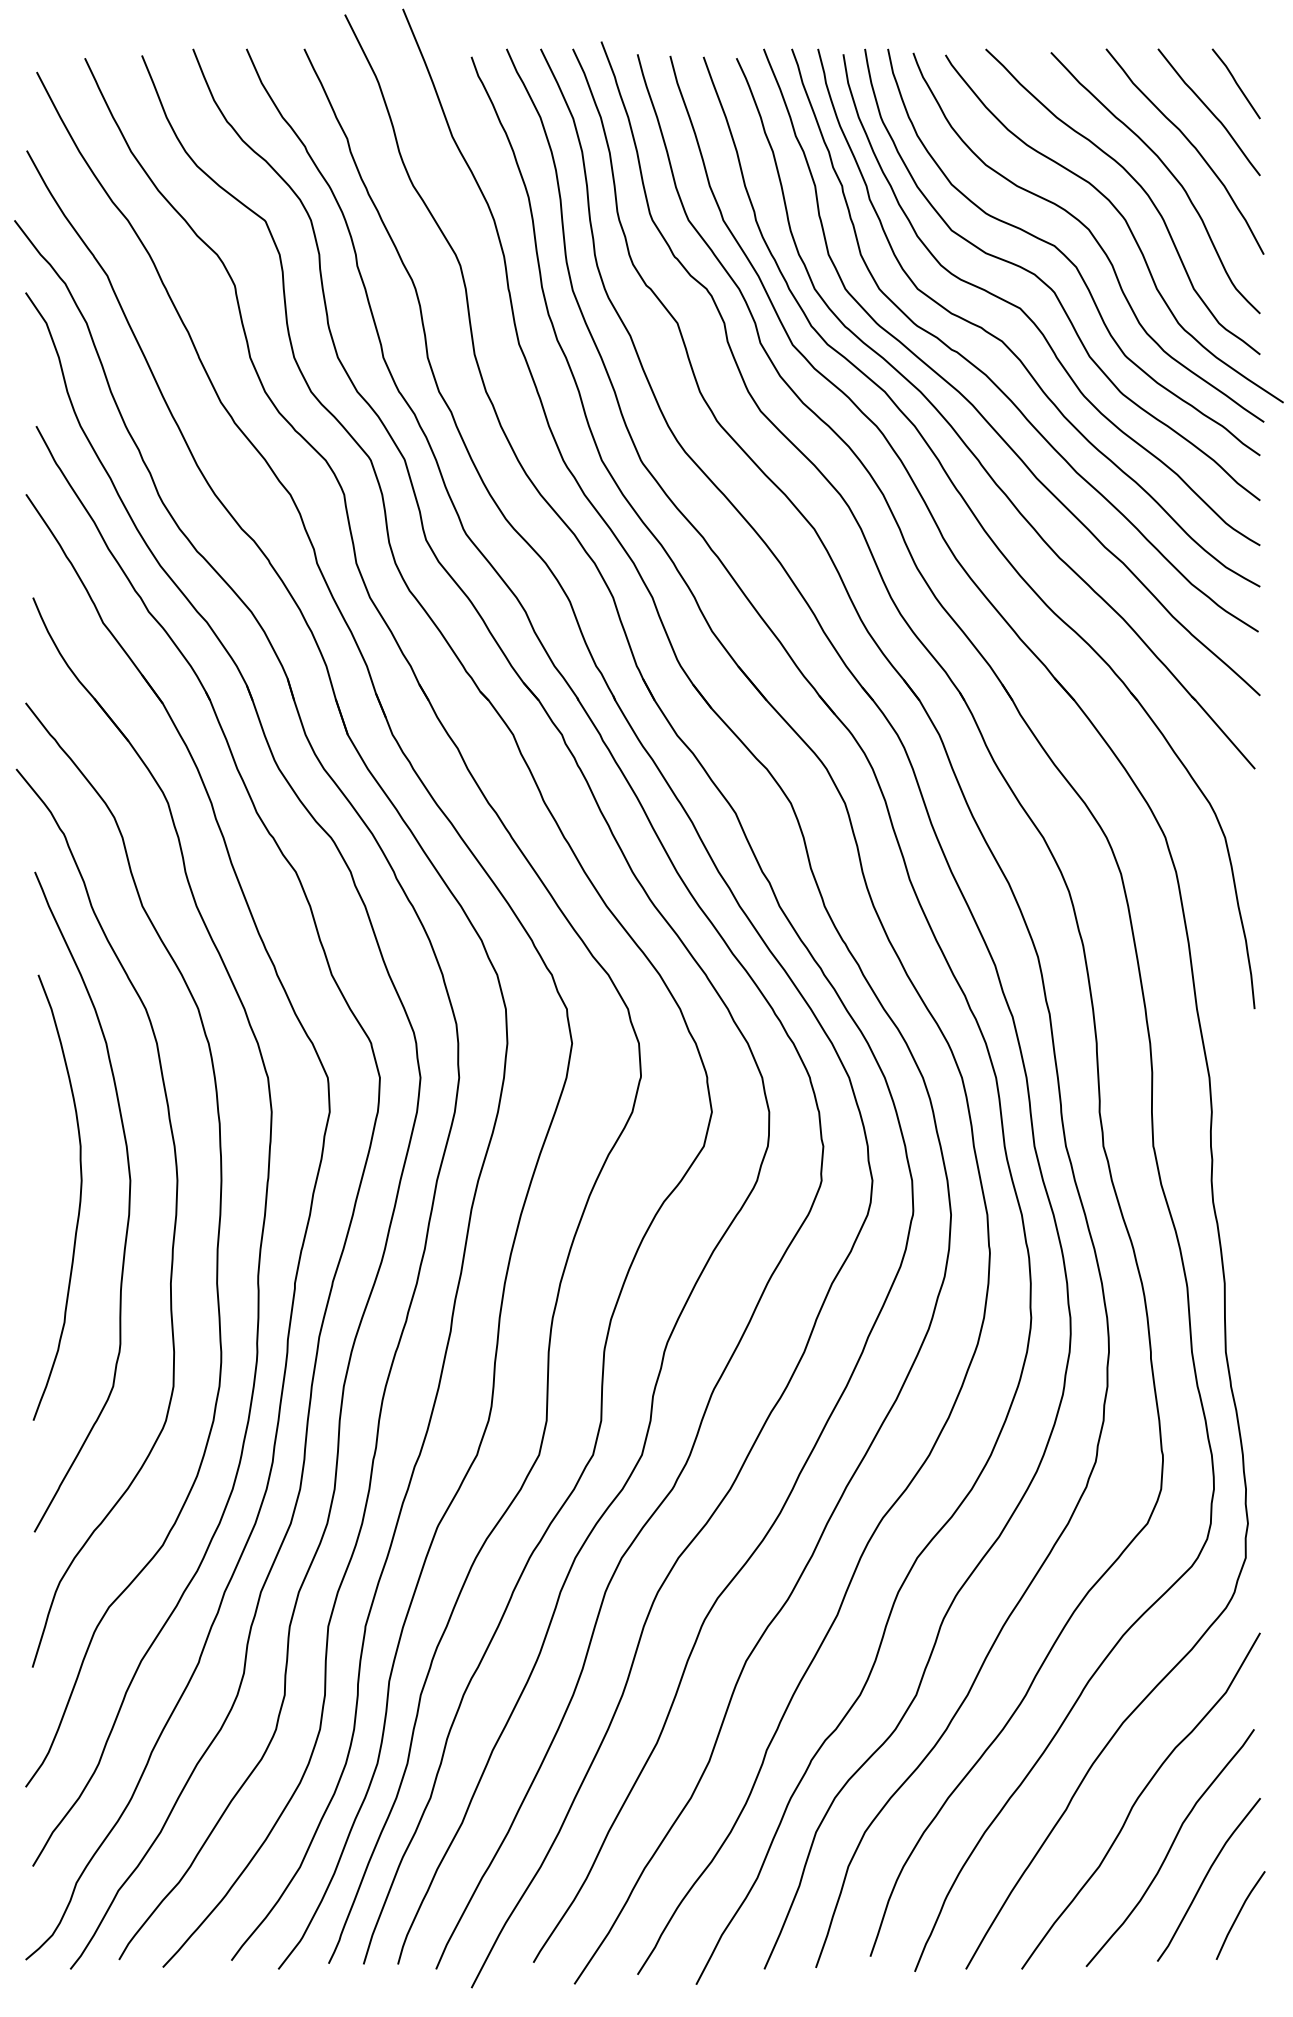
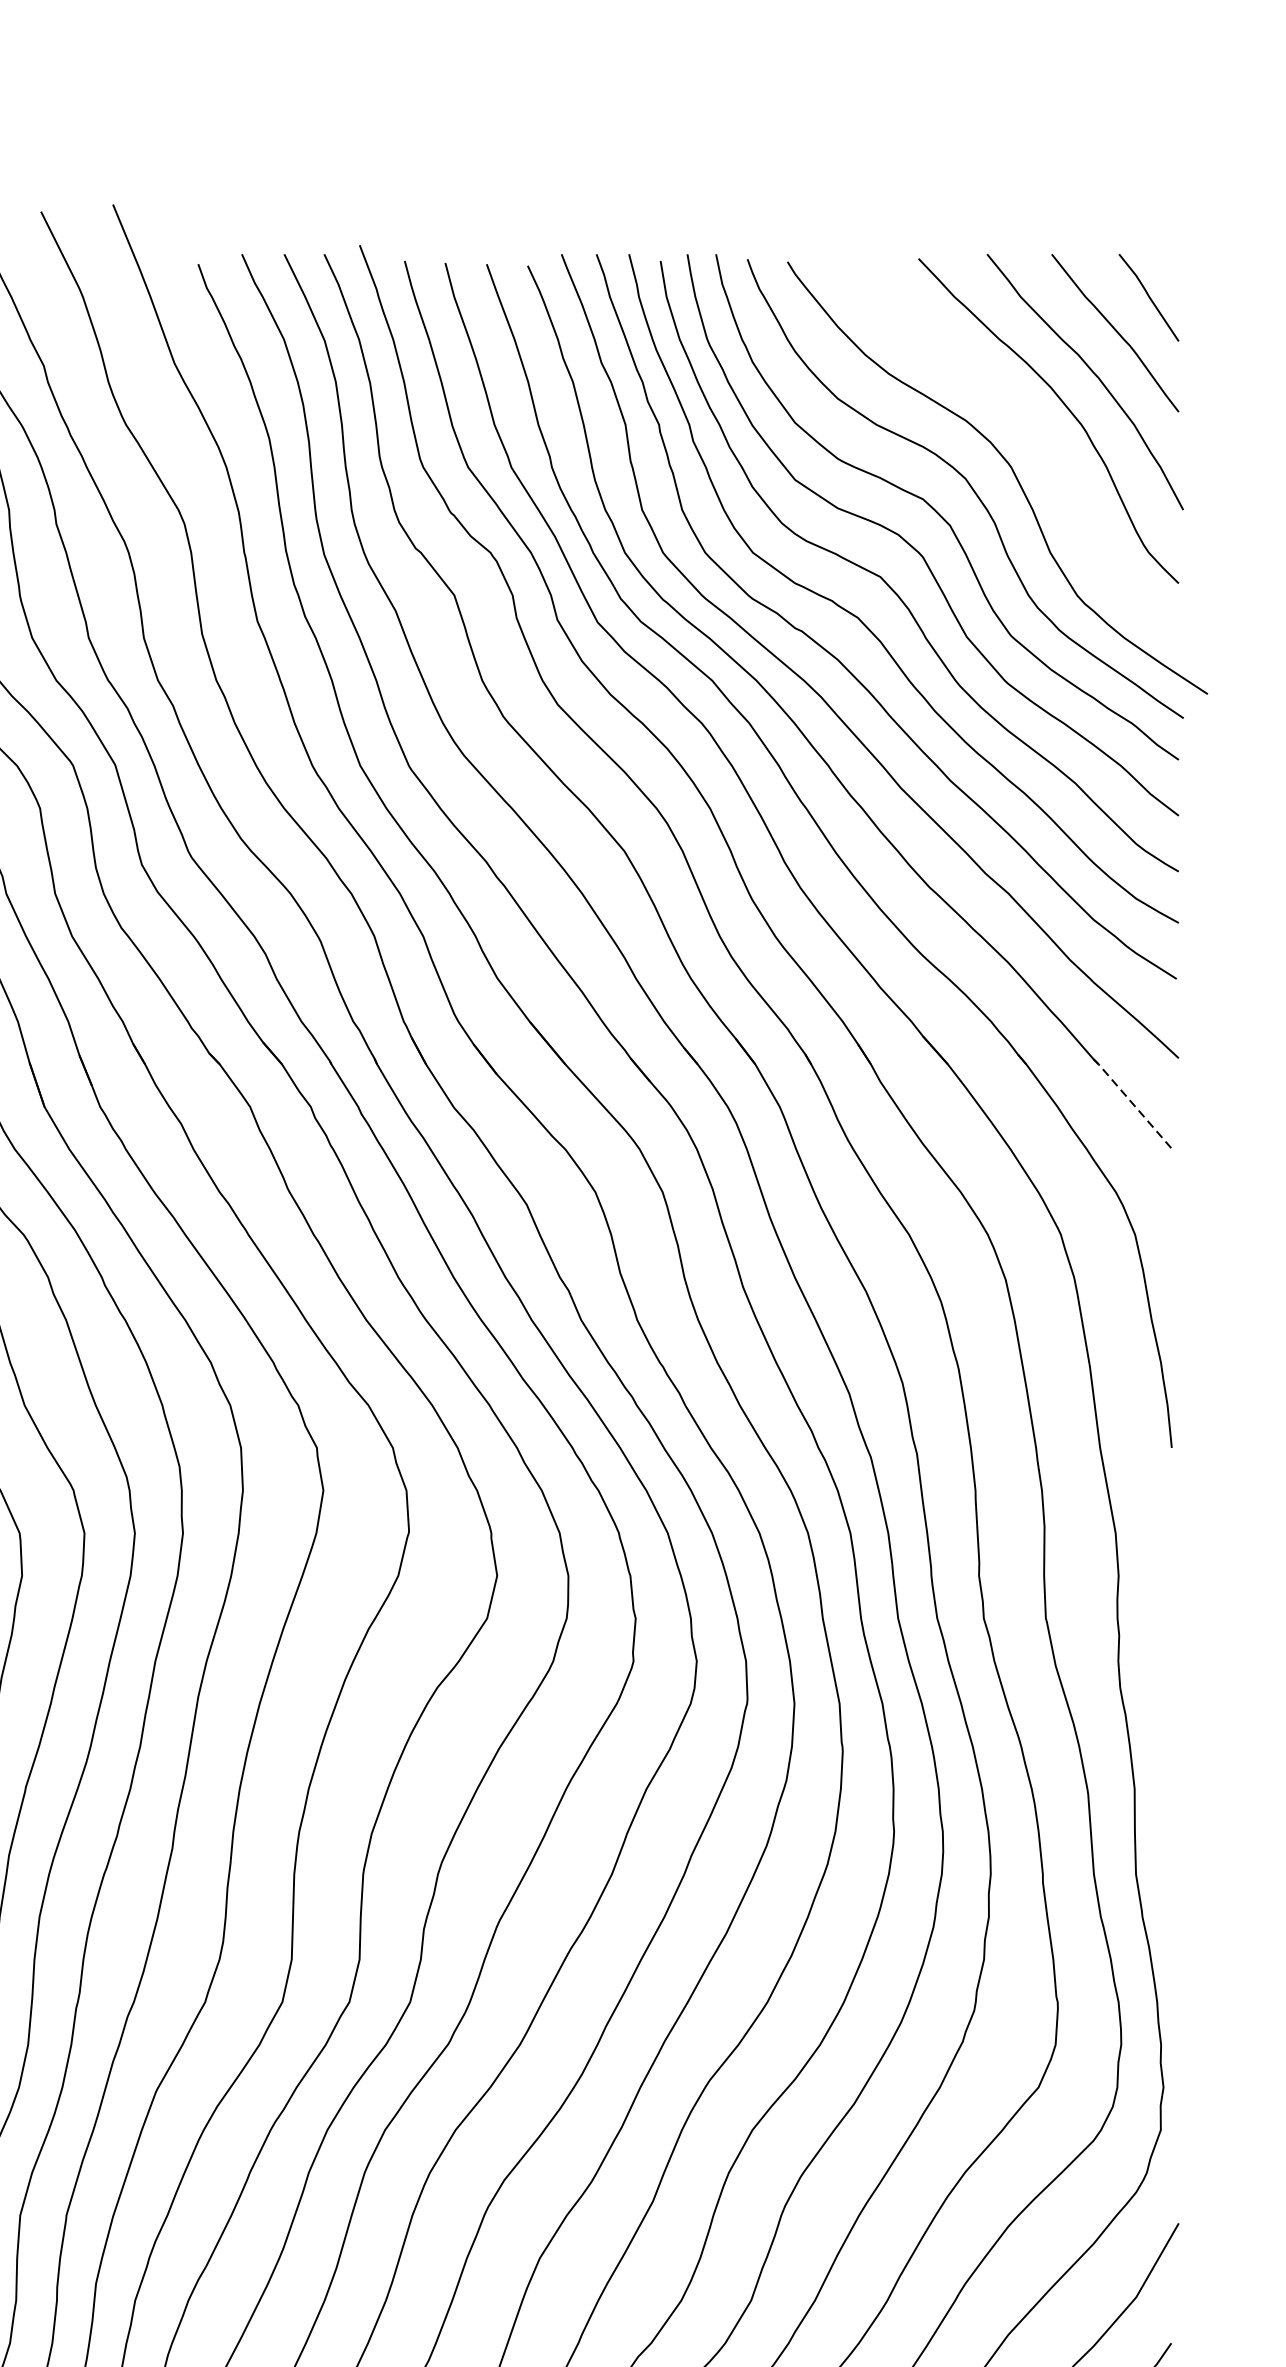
curve: (1138, 185) -> (1027, 424), removed
line: (1223, 732) -> (1133, 1104), solid -> dashed

